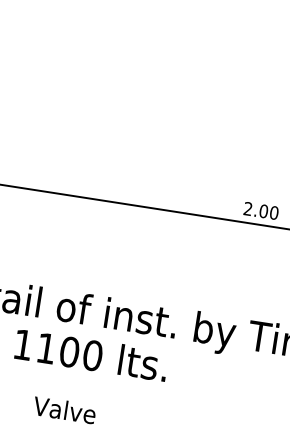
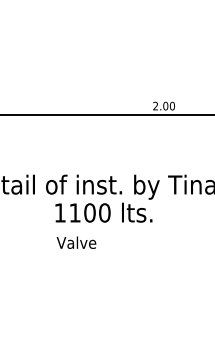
text: (90, 354) -> (103, 212), moved
text: (64, 409) -> (76, 242), moved

